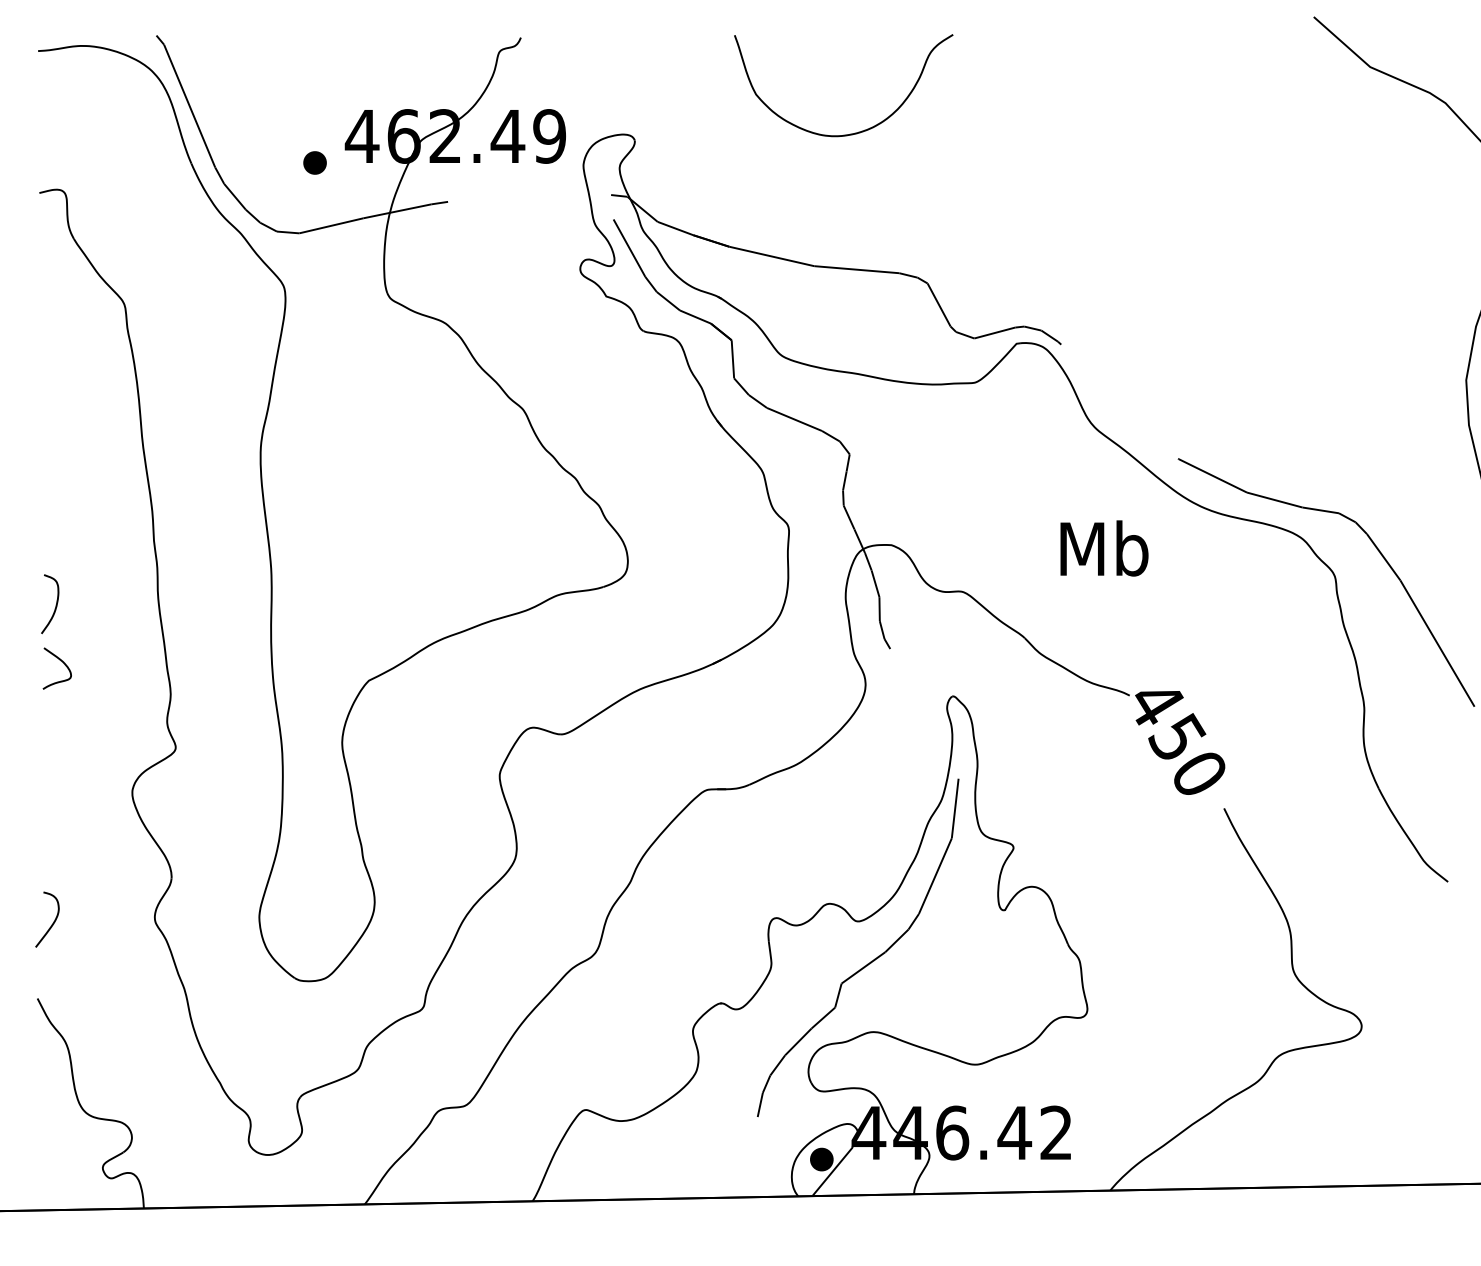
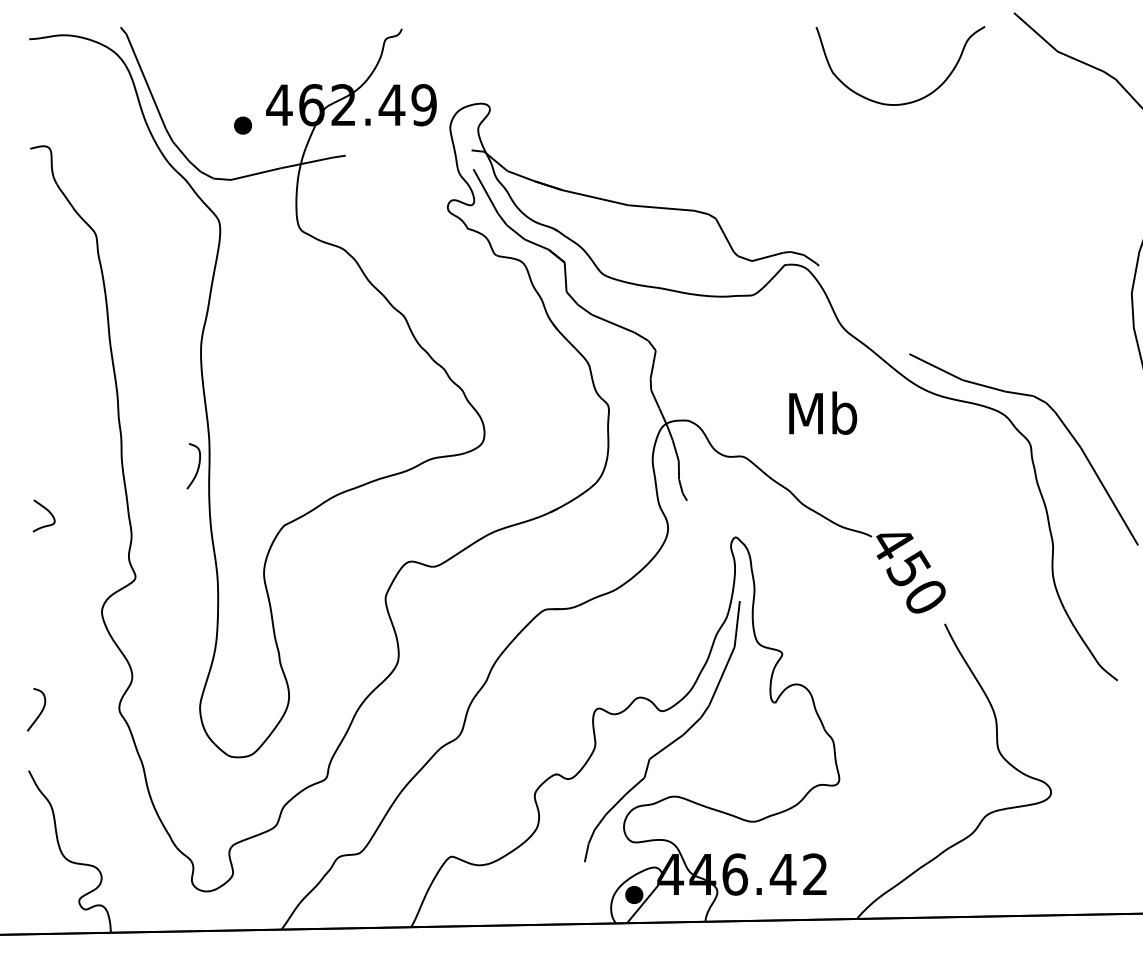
curve: (858, 131) -> (911, 101), moved
text: (1104, 548) -> (823, 413), moved
curve: (55, 605) -> (197, 467), moved

